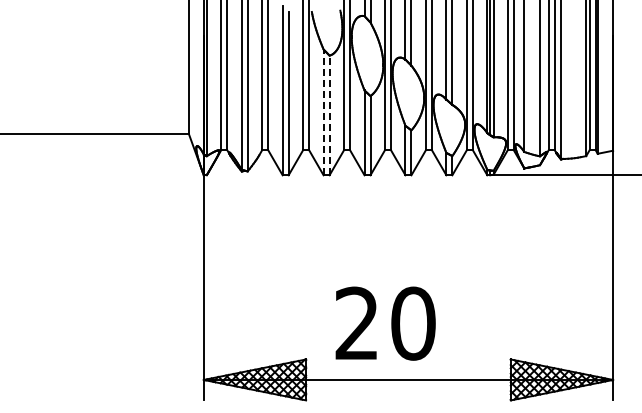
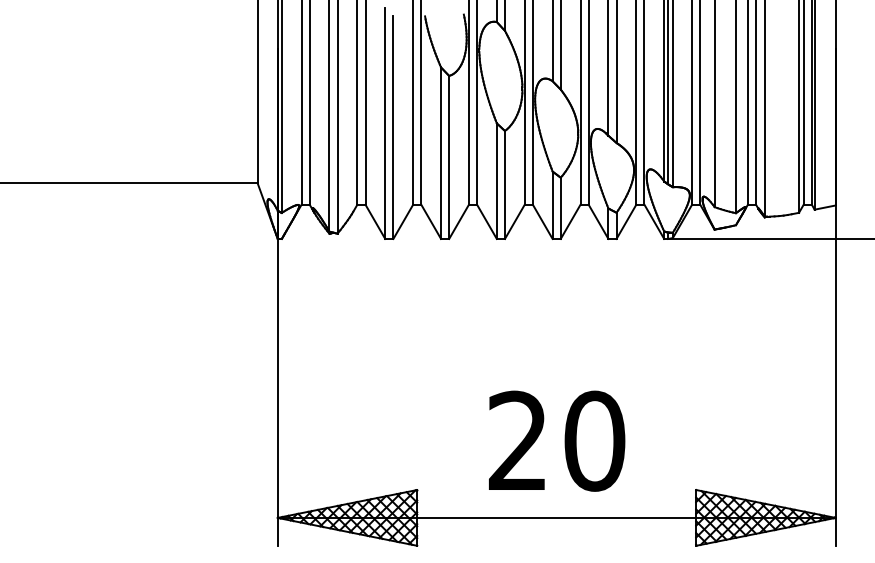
line: (323, 112) -> (440, 153), dashed -> solid
line: (329, 115) -> (449, 157), dashed -> solid
text: (385, 323) -> (556, 440), moved

